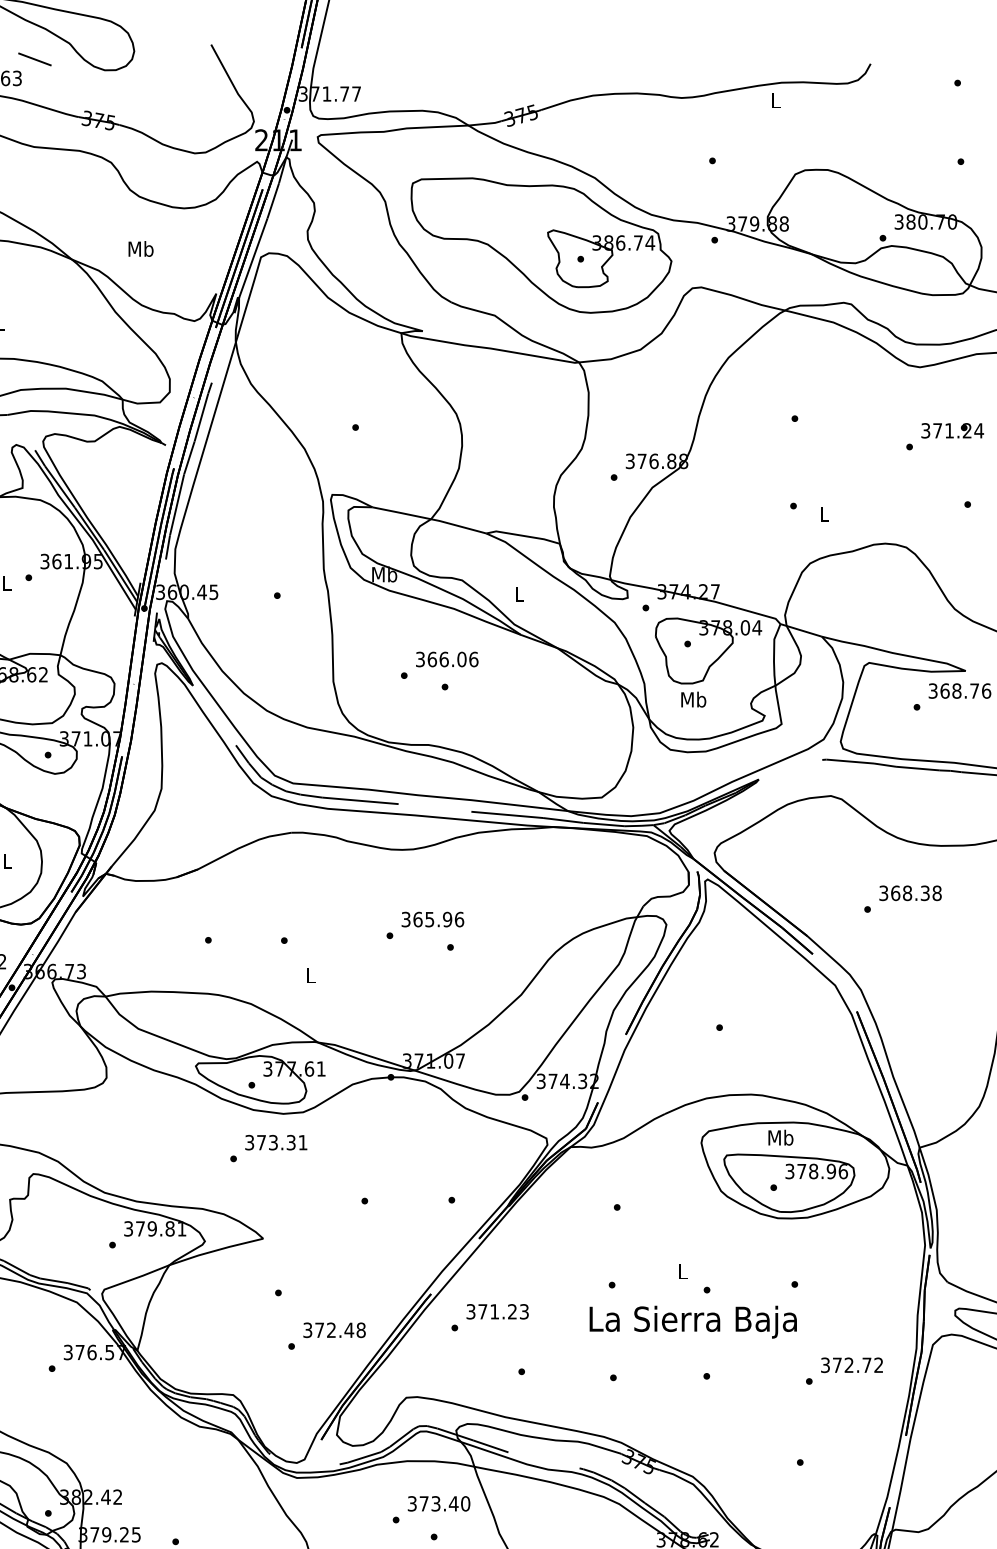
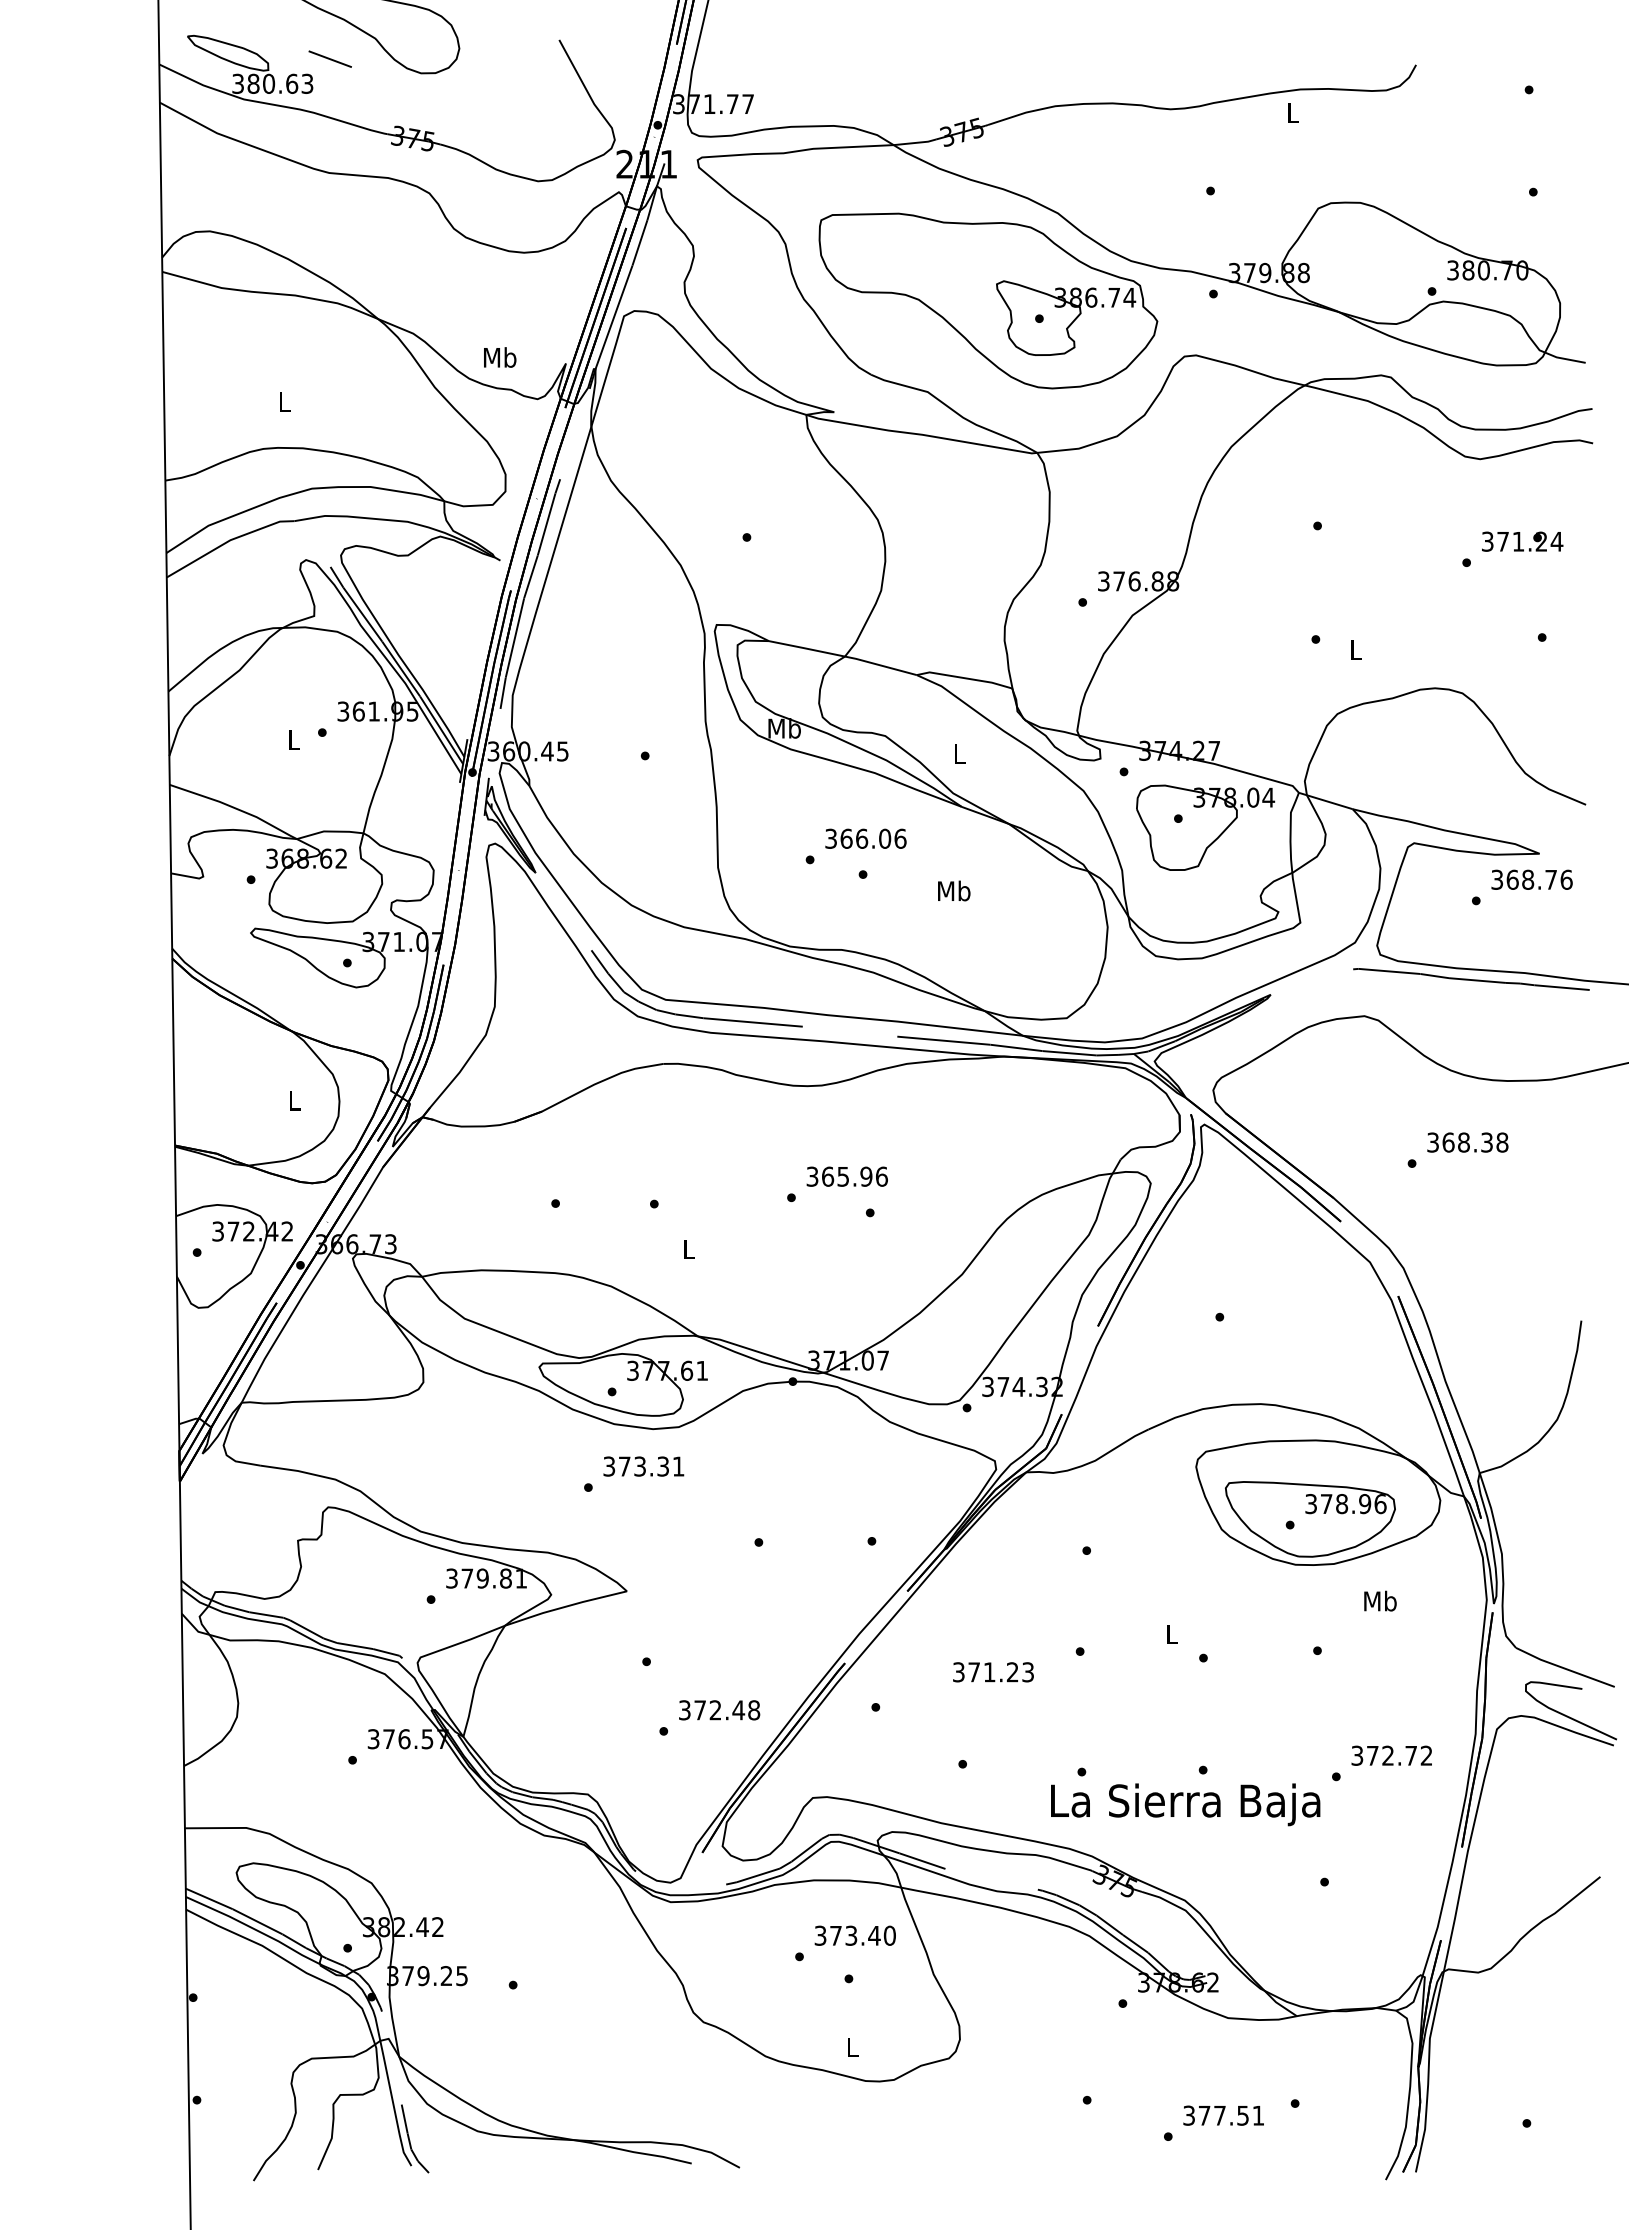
text: (141, 249) -> (500, 357), moved
text: (693, 699) -> (954, 890), moved
text: (780, 1137) -> (1380, 1600), moved
text: (497, 1311) -> (993, 1672), moved
text: (693, 1321) -> (1185, 1804), moved

